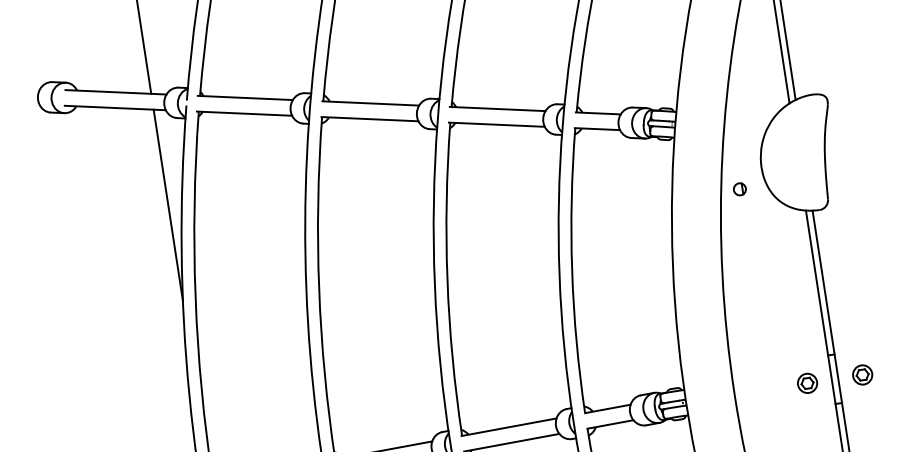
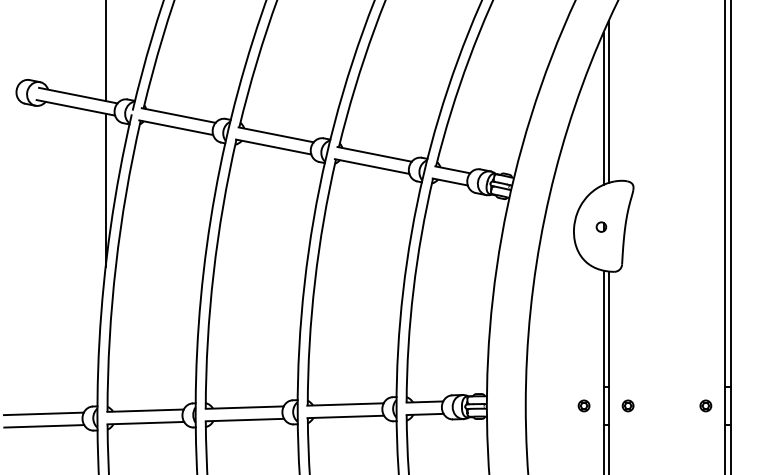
part: (739, 188) -> (601, 226), moved
part: (861, 374) -> (627, 405), size x0.71
part: (806, 382) -> (583, 405), size x0.71

